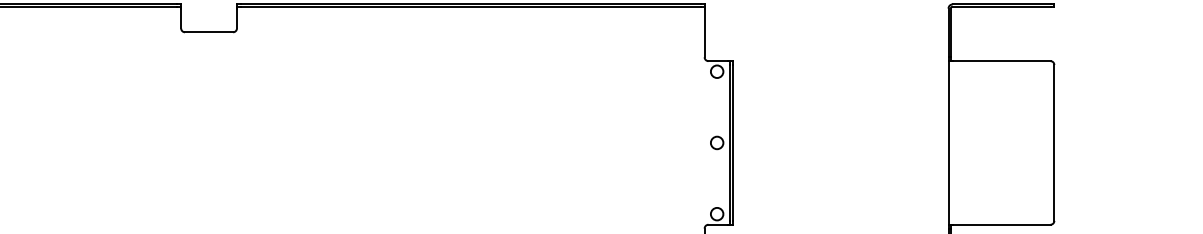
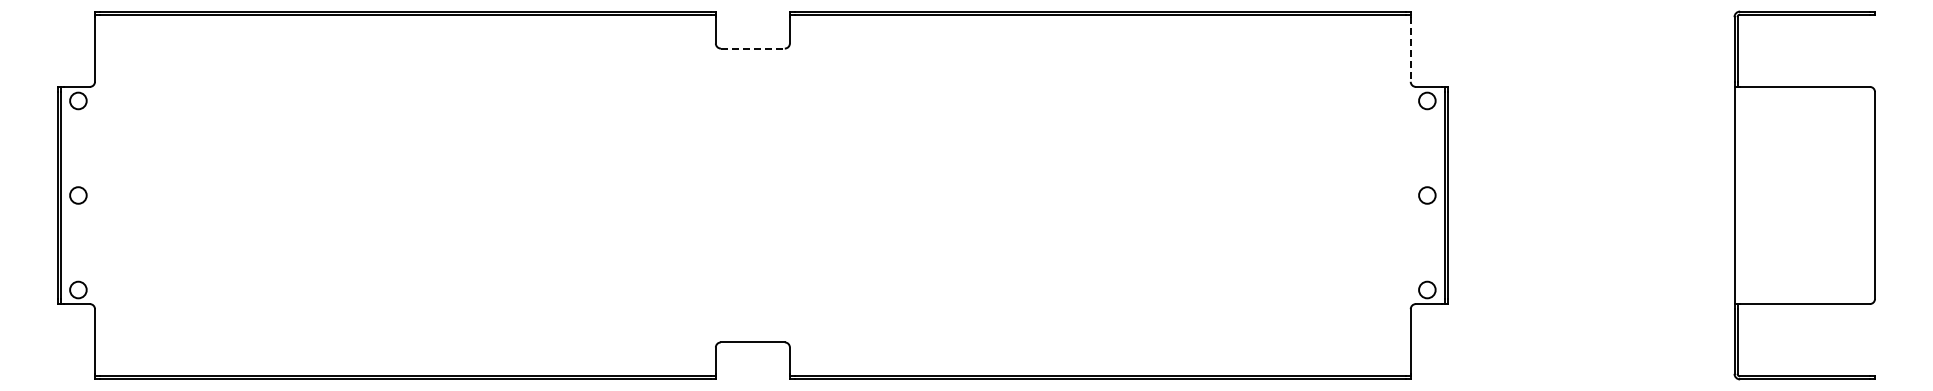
line: (208, 32) -> (752, 48), solid -> dashed
line: (704, 32) -> (1410, 49), solid -> dashed

